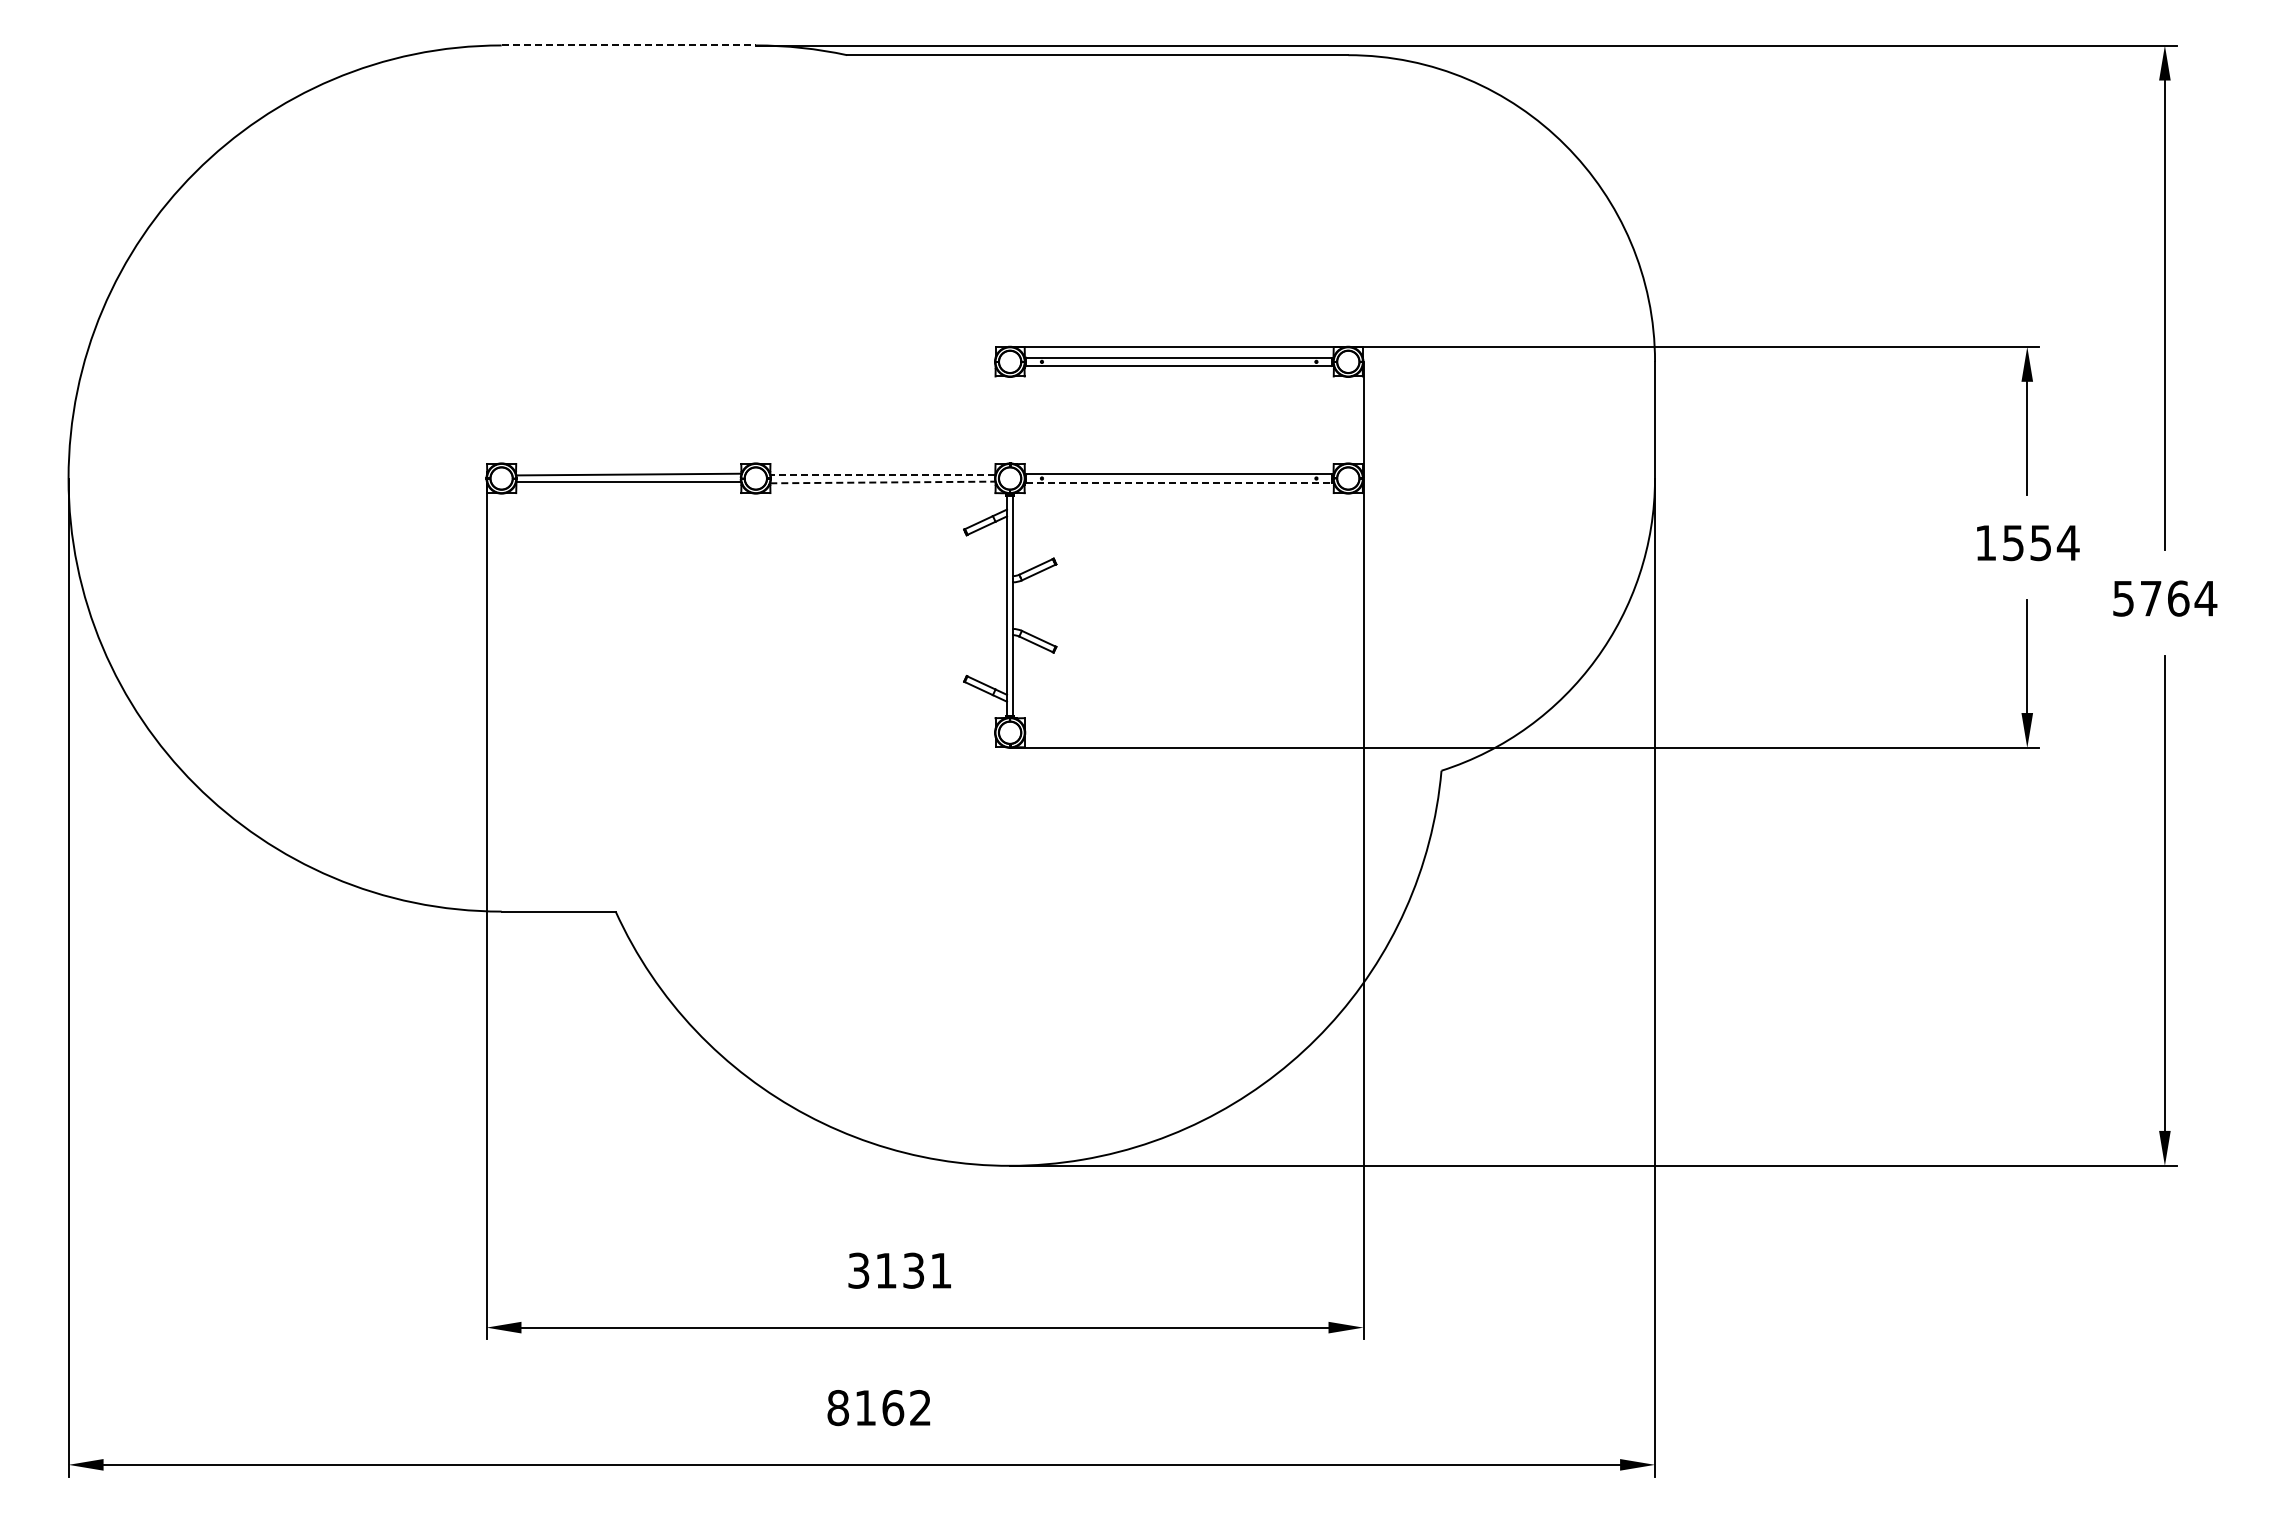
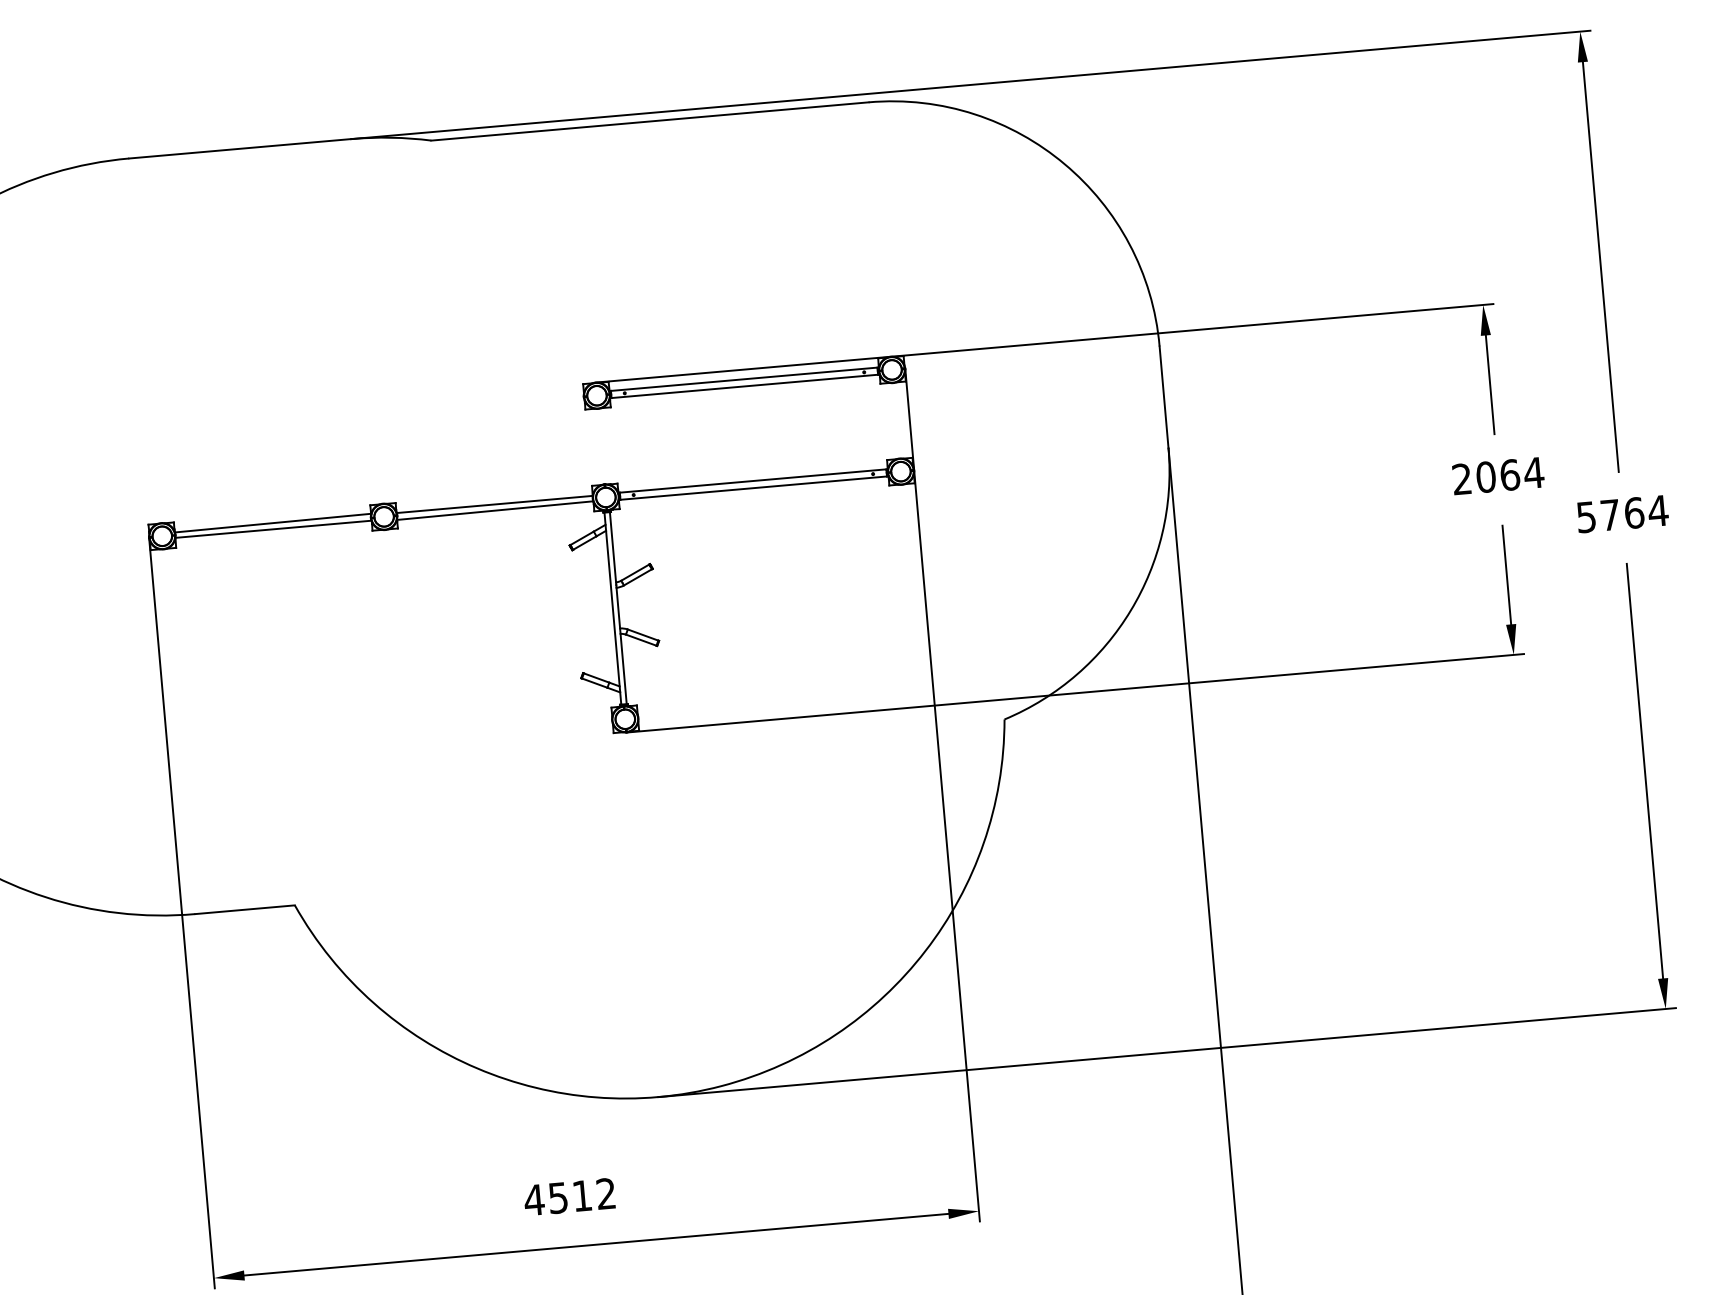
line: (629, 45) -> (240, 148), dashed -> solid
line: (882, 475) -> (494, 504), dashed -> solid
line: (882, 482) -> (494, 510), dashed -> solid
line: (1179, 482) -> (753, 488), dashed -> solid
text: (2013, 543) -> (1486, 477), 1554 -> 2064
text: (899, 1270) -> (569, 1196), 3131 -> 4512

